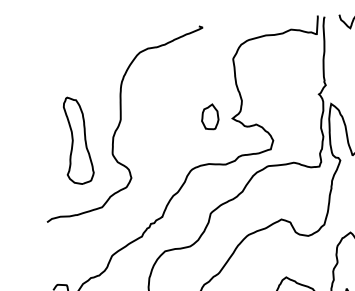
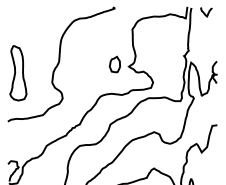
part: (78, 140) -> (18, 73), moved

